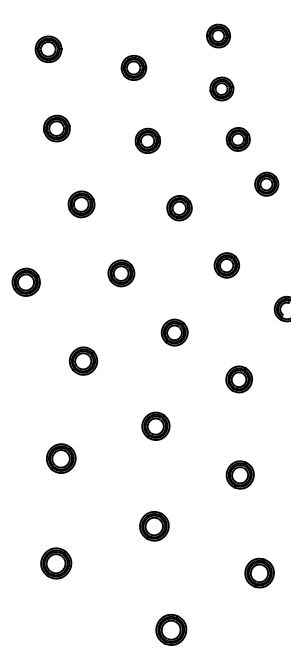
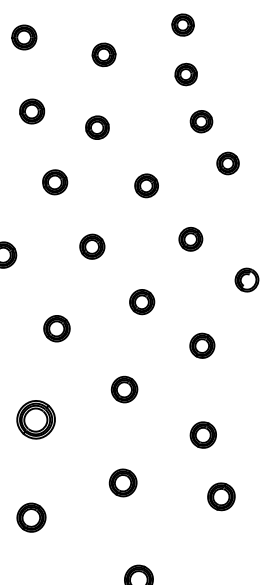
part: (147, 140) -> (97, 127), moved
part: (61, 458) -> (36, 419), size x1.4
part: (259, 572) -> (221, 496), moved

